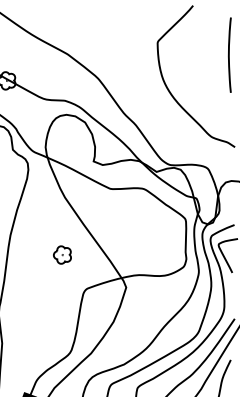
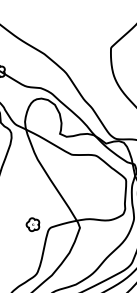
part: (62, 254) -> (33, 224), moved

